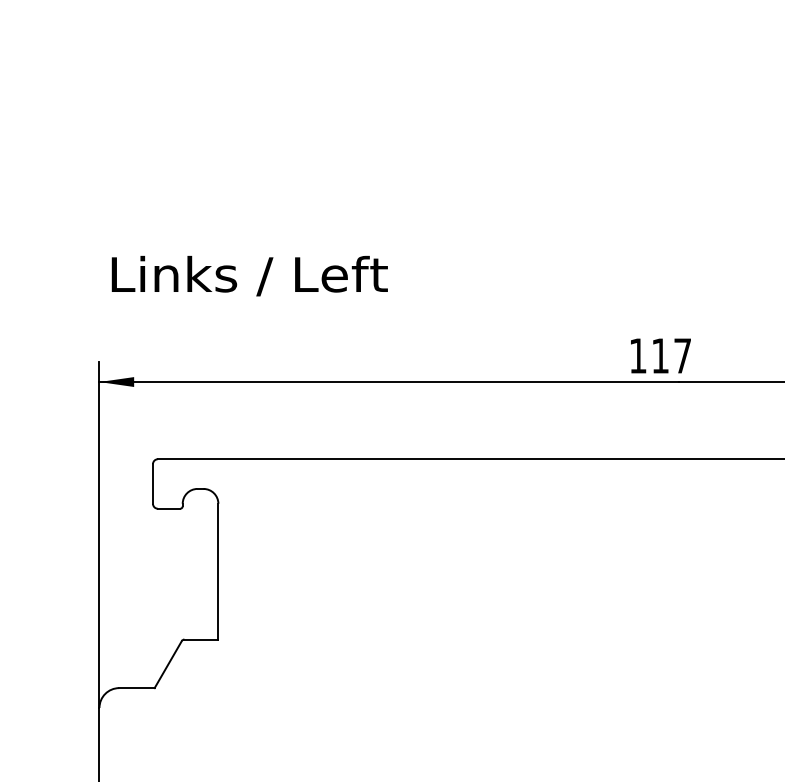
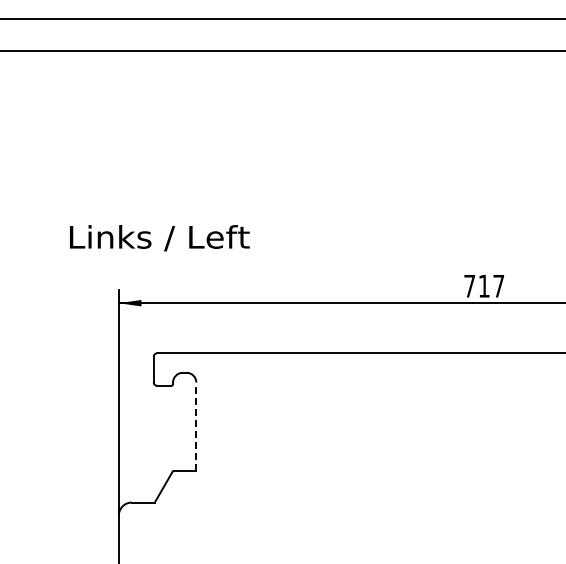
text: (249, 276) -> (159, 238), moved
text: (637, 356) -> (469, 286), 117 -> 717
line: (218, 571) -> (196, 426), solid -> dashed

